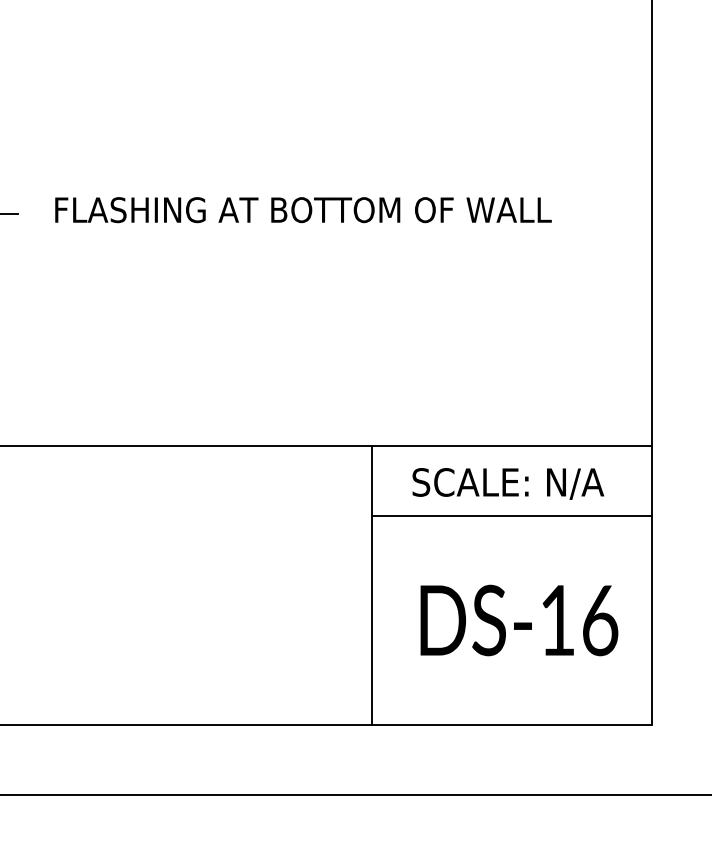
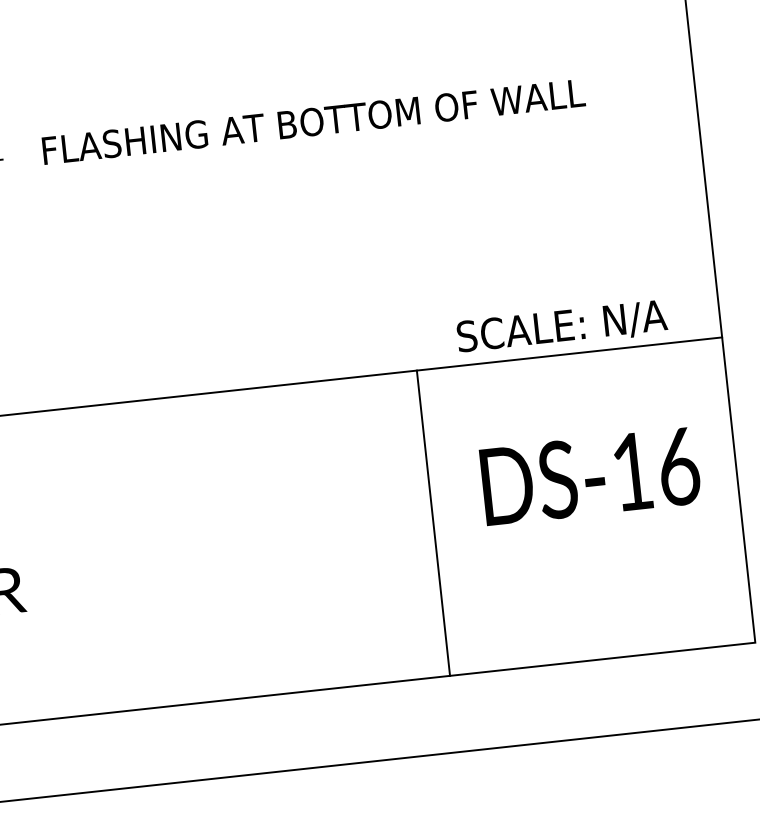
text: (508, 483) -> (562, 327), moved
line: (512, 515) -> (578, 430), removed
text: (519, 620) -> (590, 476), moved

